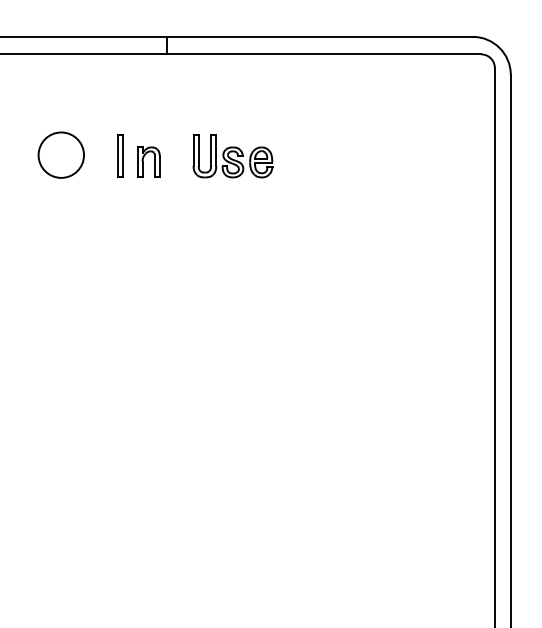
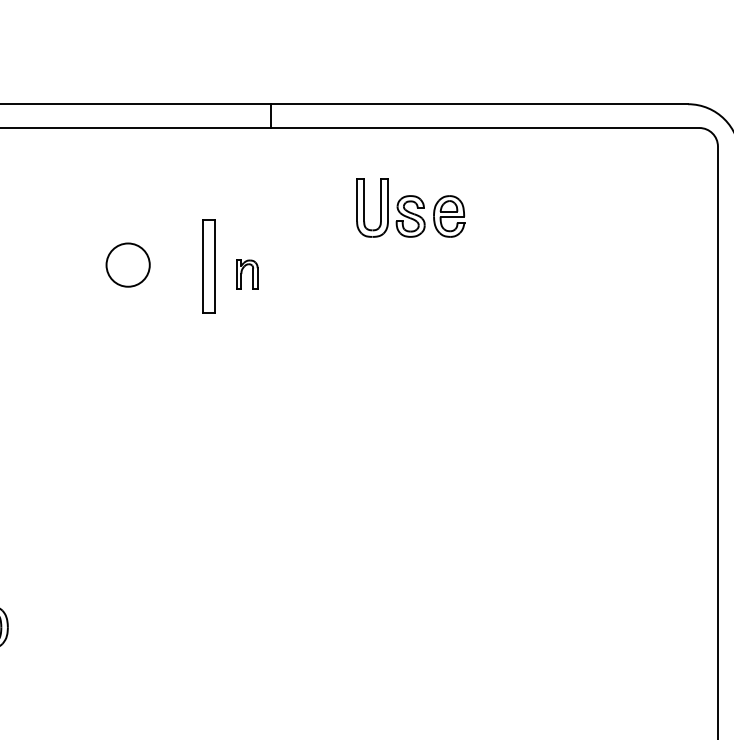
circle: (61, 154) -> (128, 264), size x0.7
part: (120, 155) -> (208, 265), size x1.6
part: (232, 156) -> (410, 208), moved
part: (148, 161) -> (246, 273), size x0.7

